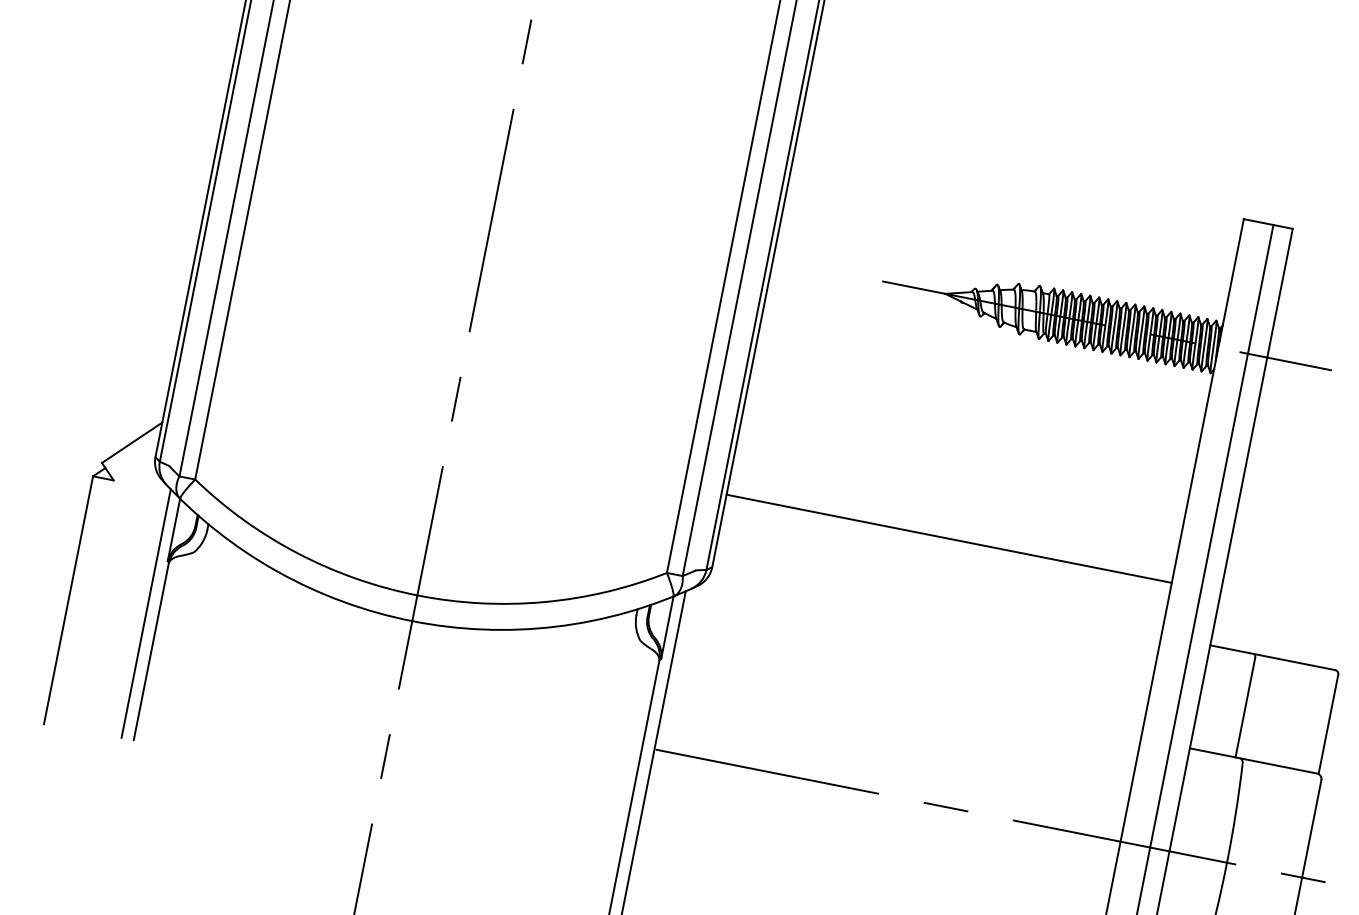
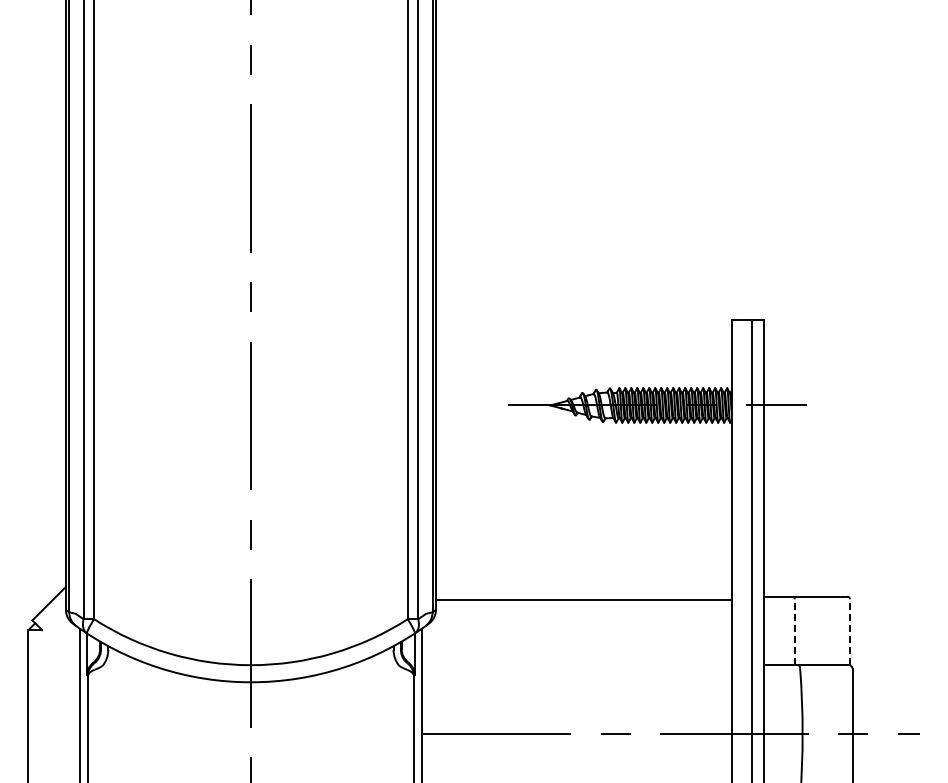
line: (948, 538) -> (583, 599), moved
line: (1244, 708) -> (794, 632), solid -> dashed
line: (1327, 724) -> (849, 632), solid -> dashed

